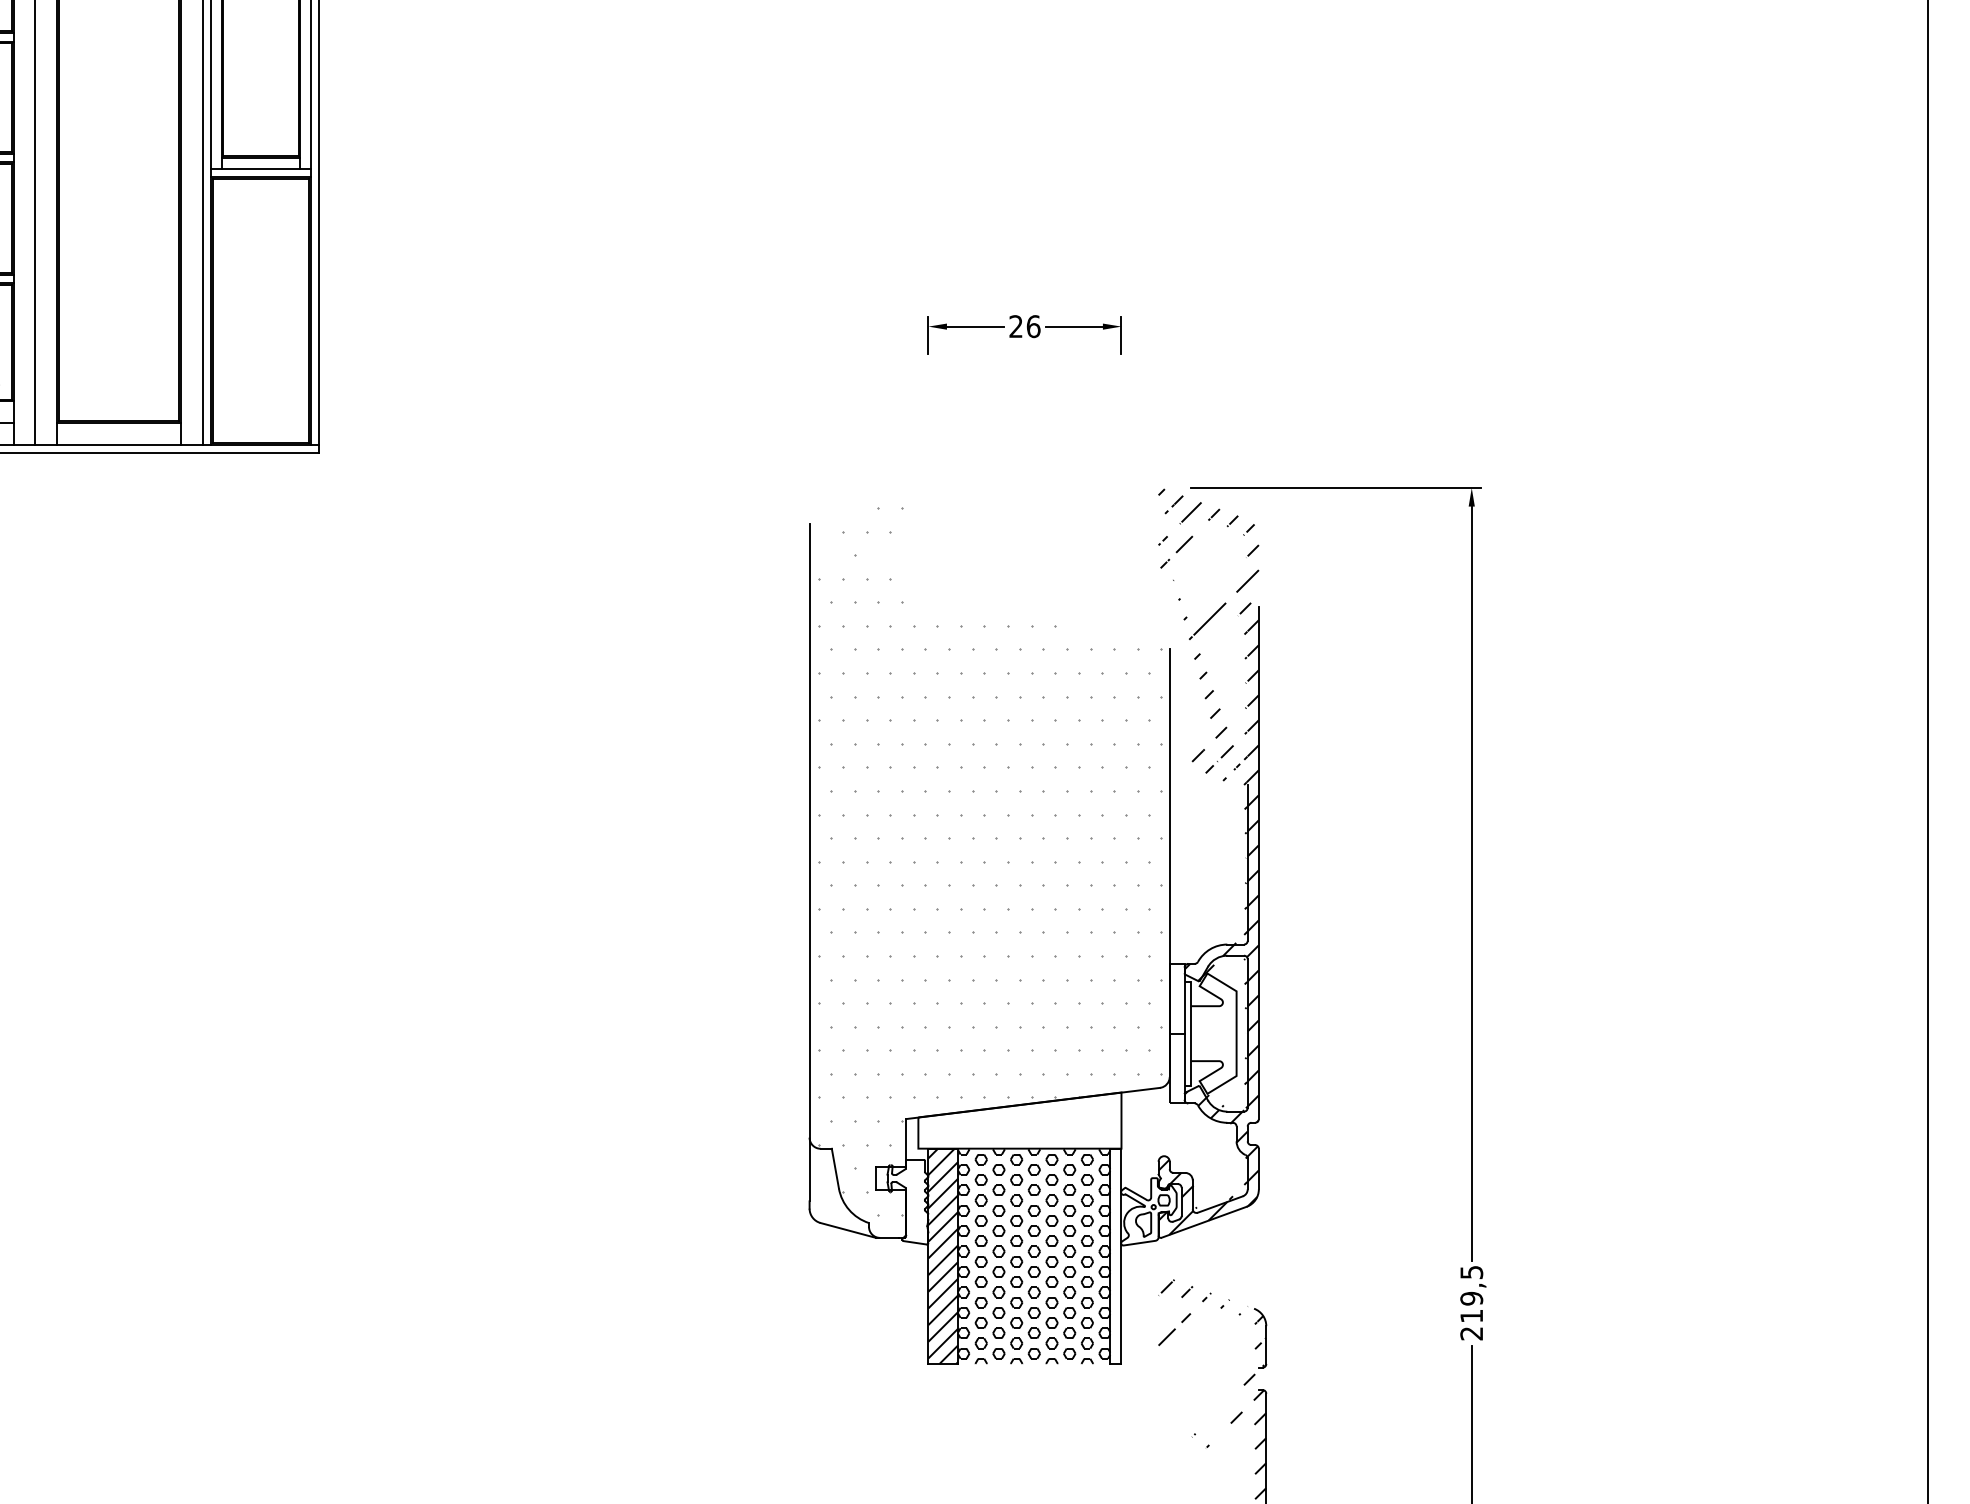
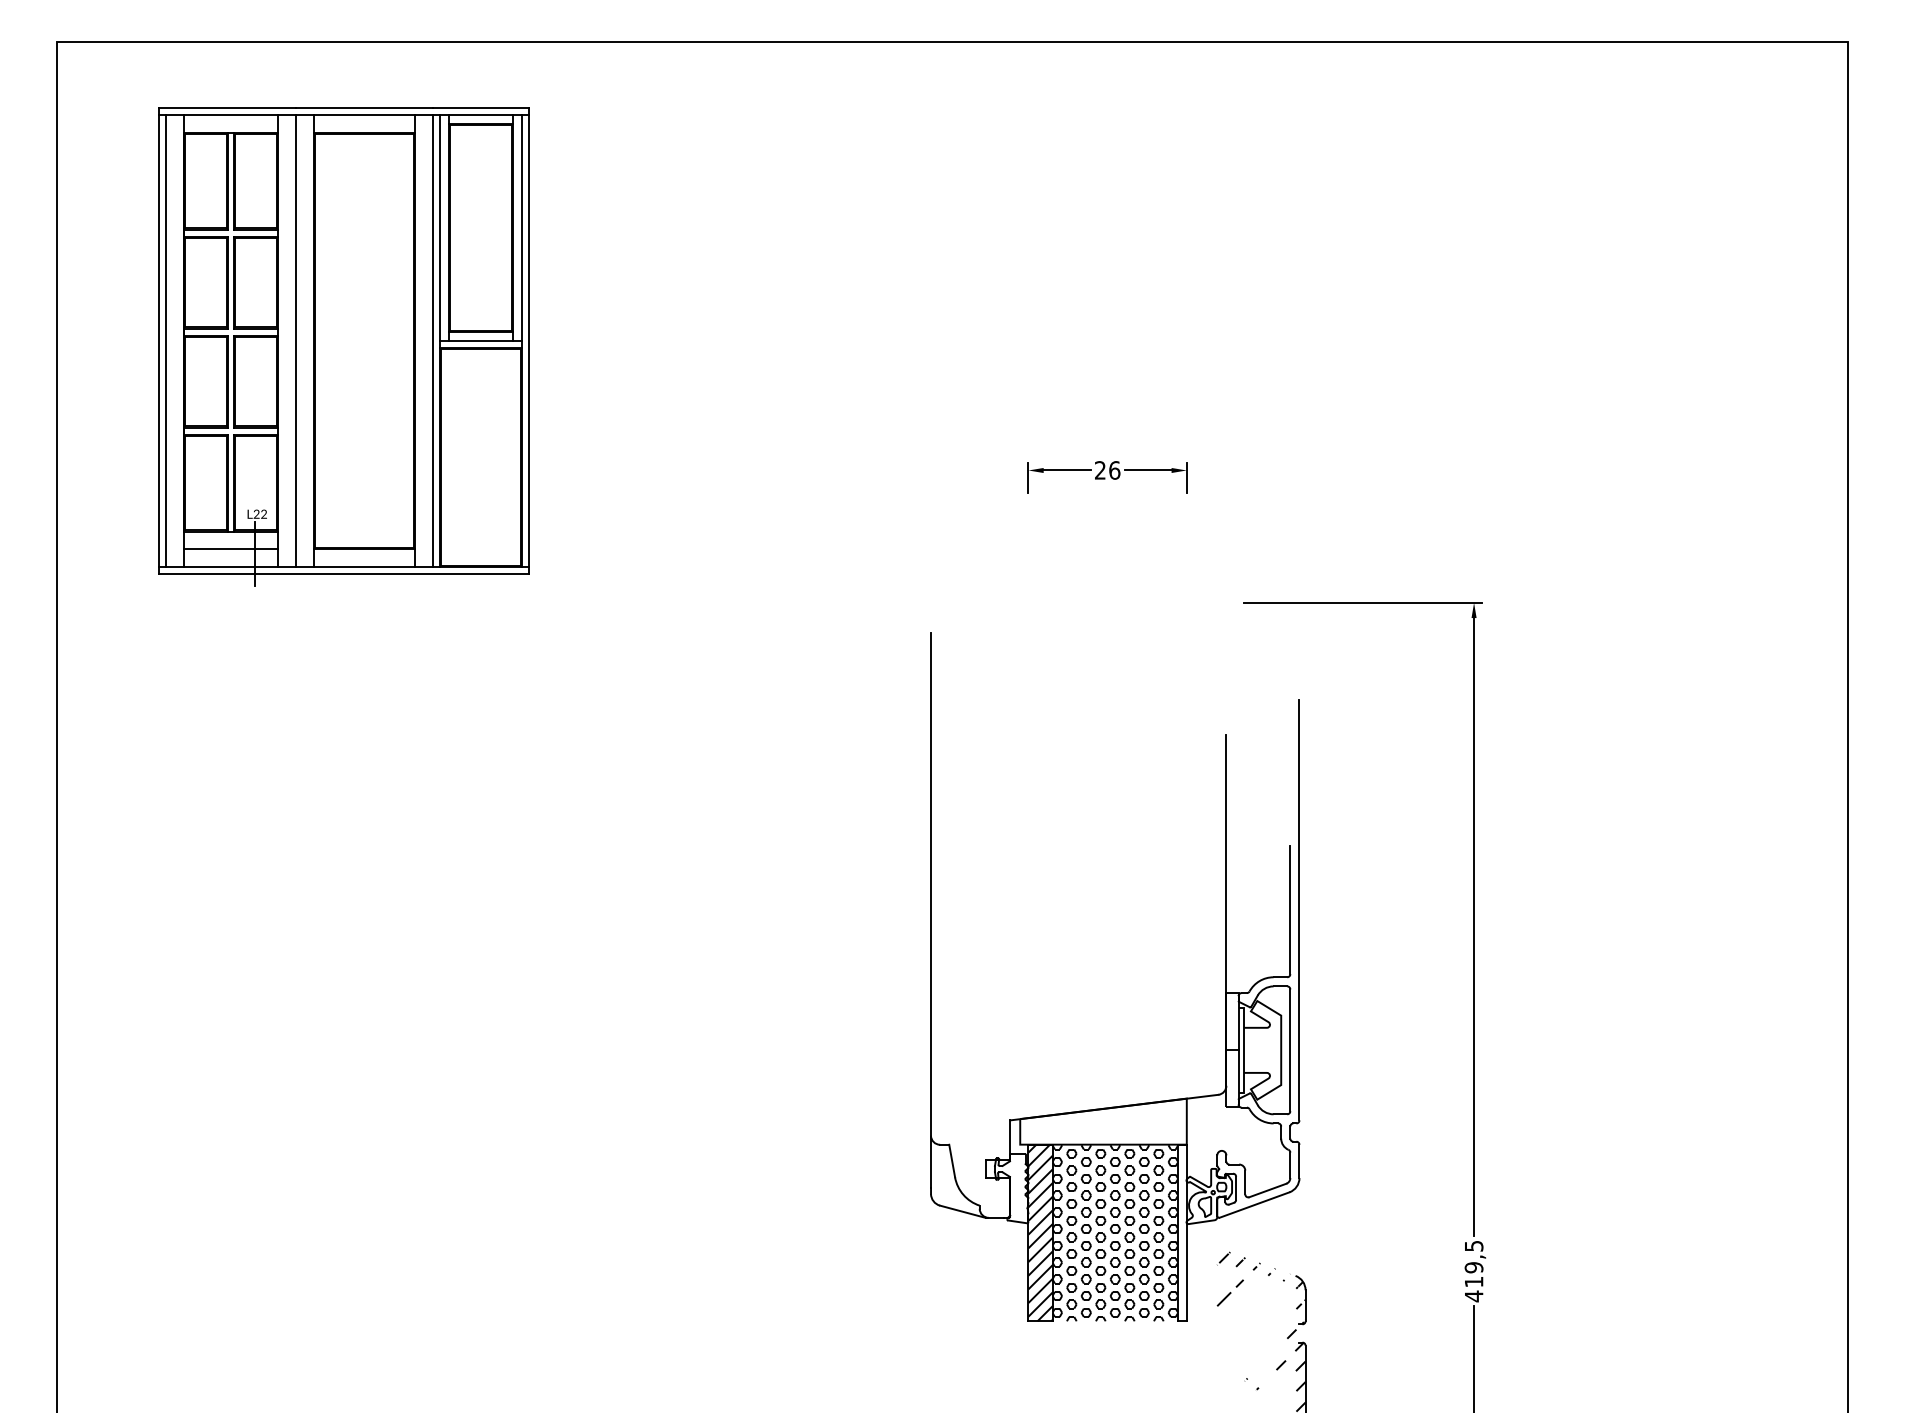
hatch: (990, 861) -> (1079, 909), removed
hatch: (1208, 861) -> (1258, 909), removed
text: (1471, 1333) -> (1473, 1296), 219,5 -> 419,5

